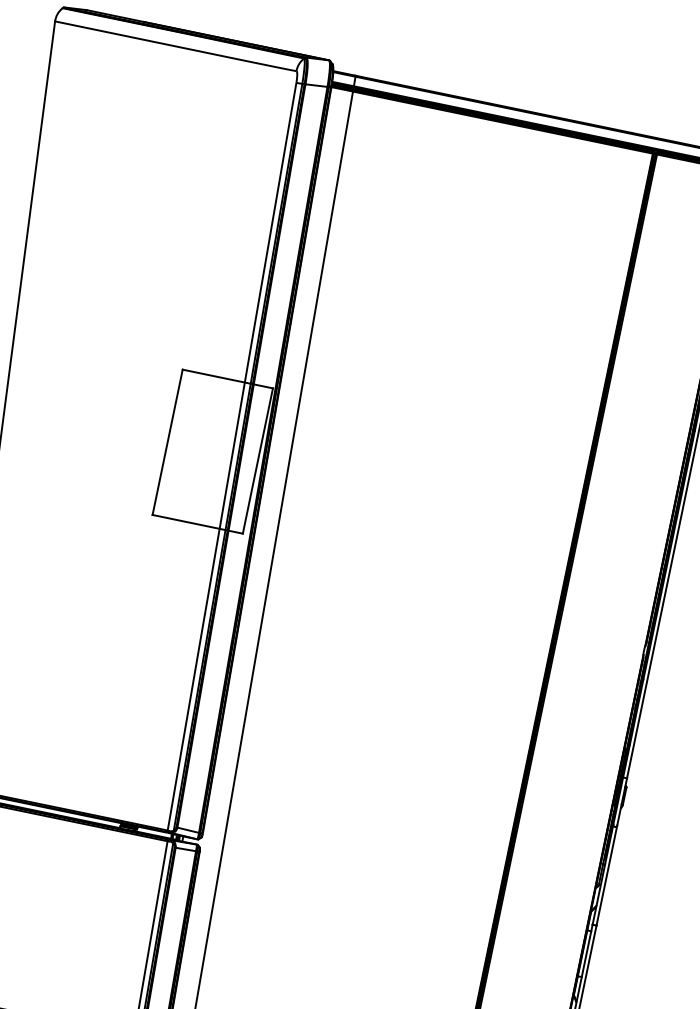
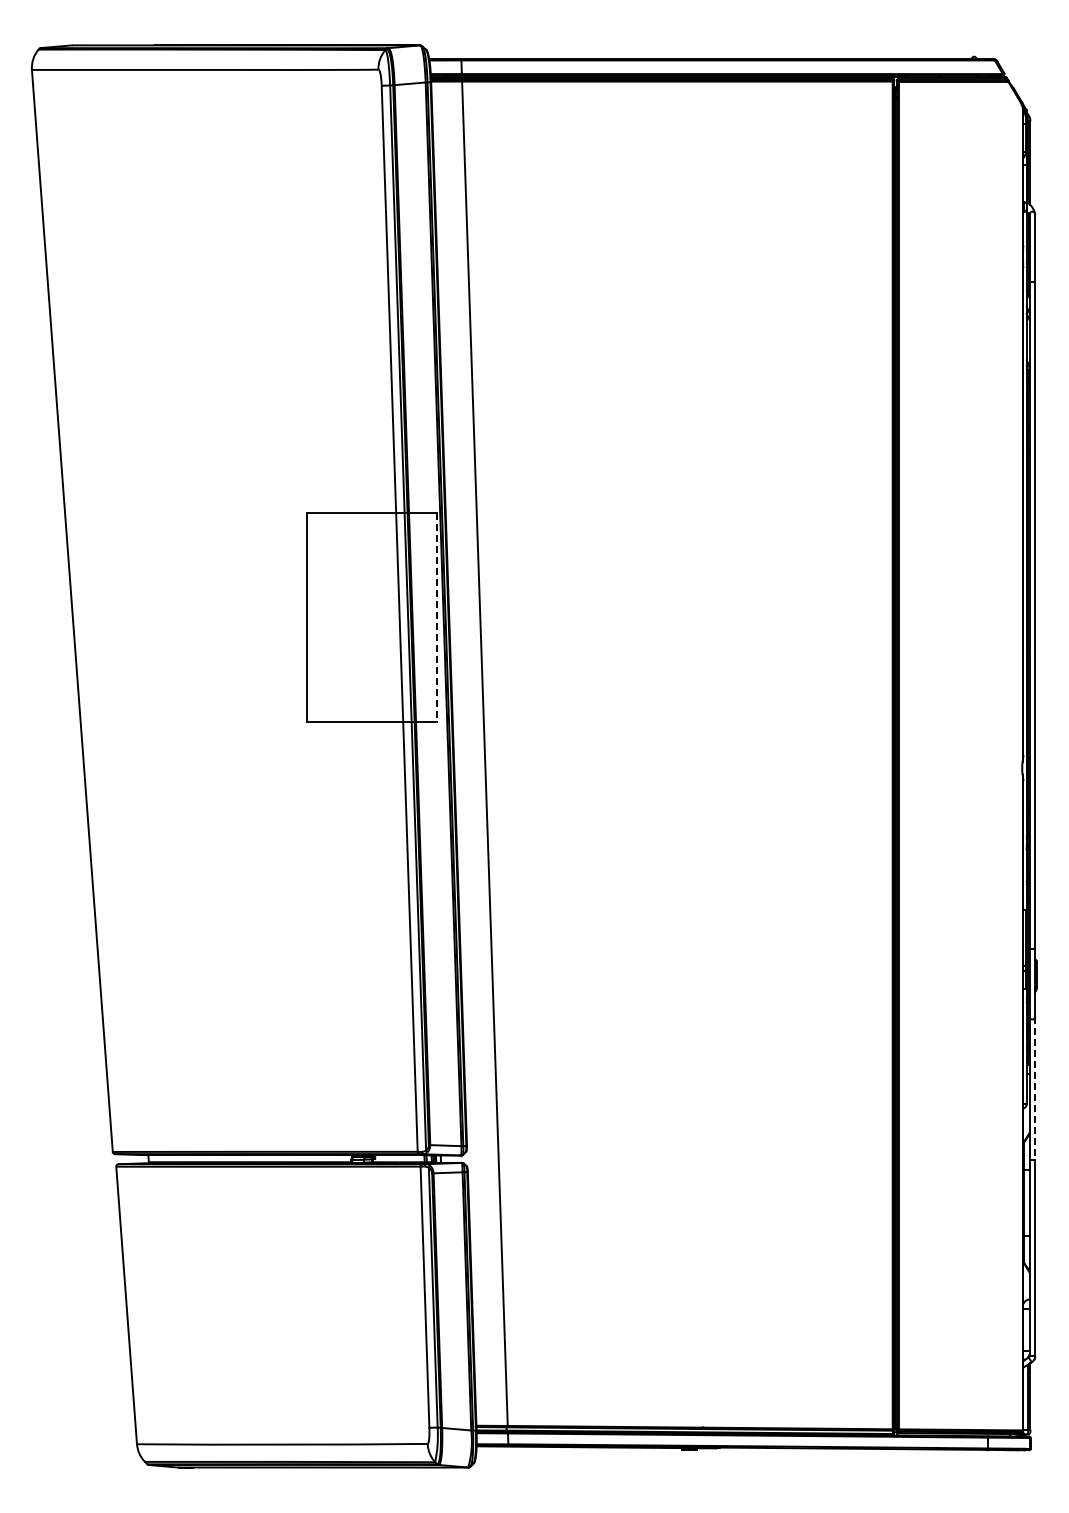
line: (257, 461) -> (436, 617), solid -> dashed
line: (607, 875) -> (1035, 1088), solid -> dashed

